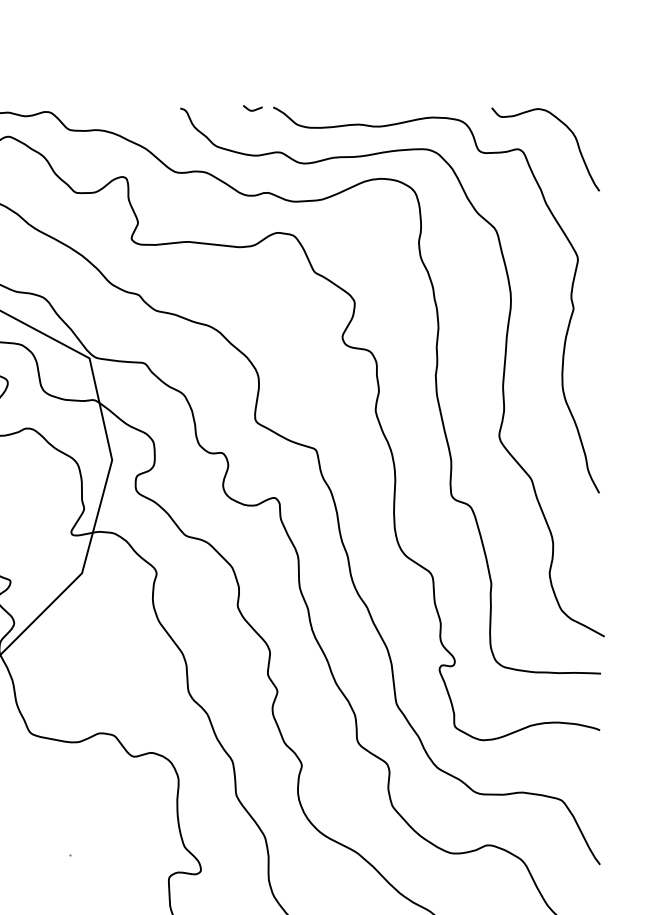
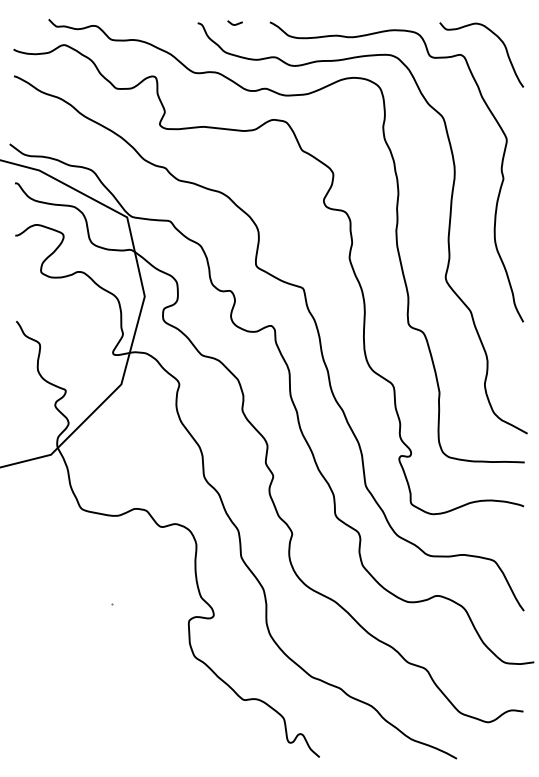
curve: (250, 108) -> (233, 23), moved

